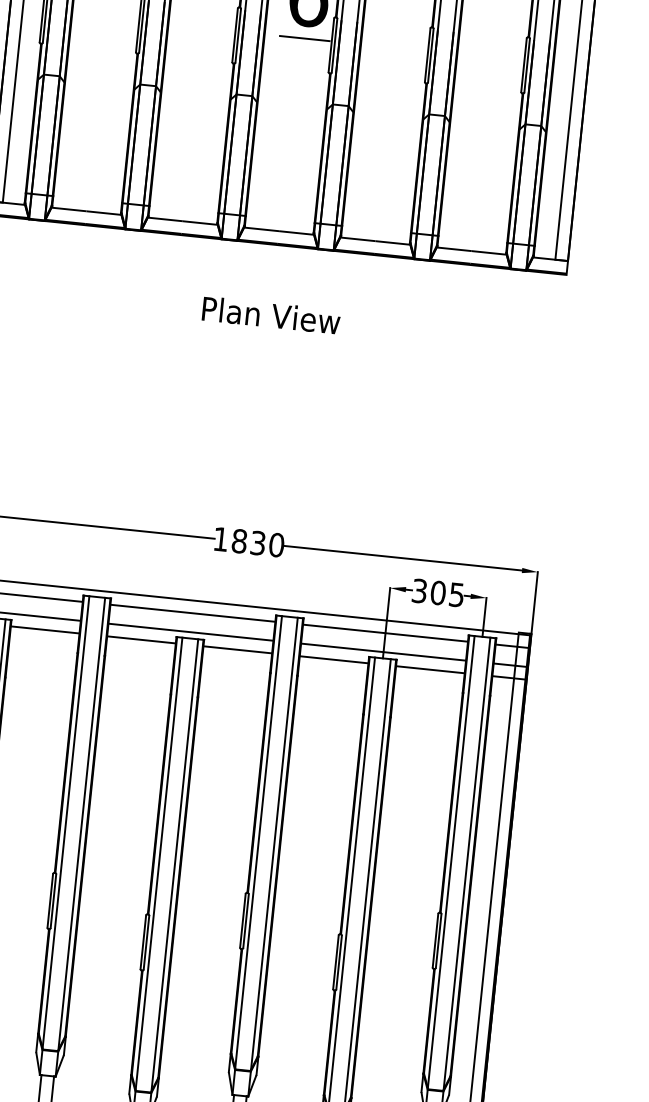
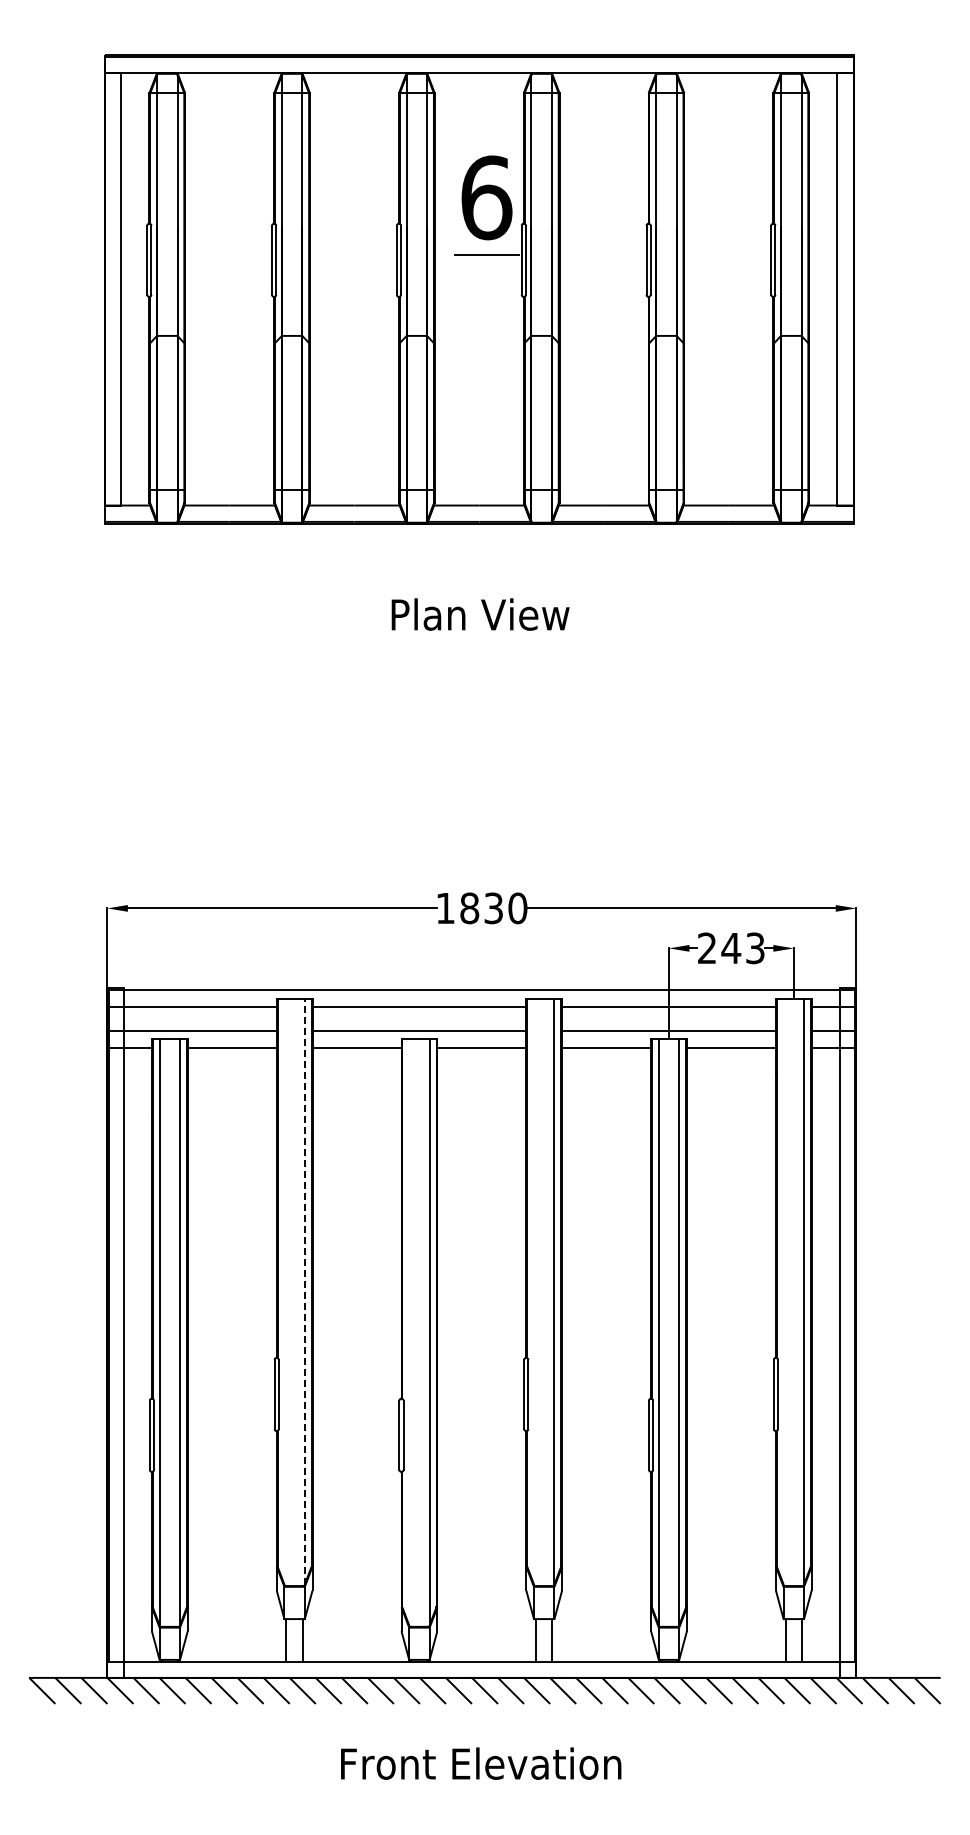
text: (438, 593) -> (731, 948), 305 -> 243
line: (66, 822) -> (284, 1291), removed
line: (81, 823) -> (304, 1291), solid -> dashed
line: (258, 842) -> (533, 1291), removed
line: (451, 861) -> (783, 1291), removed
line: (159, 863) -> (409, 1332), removed

